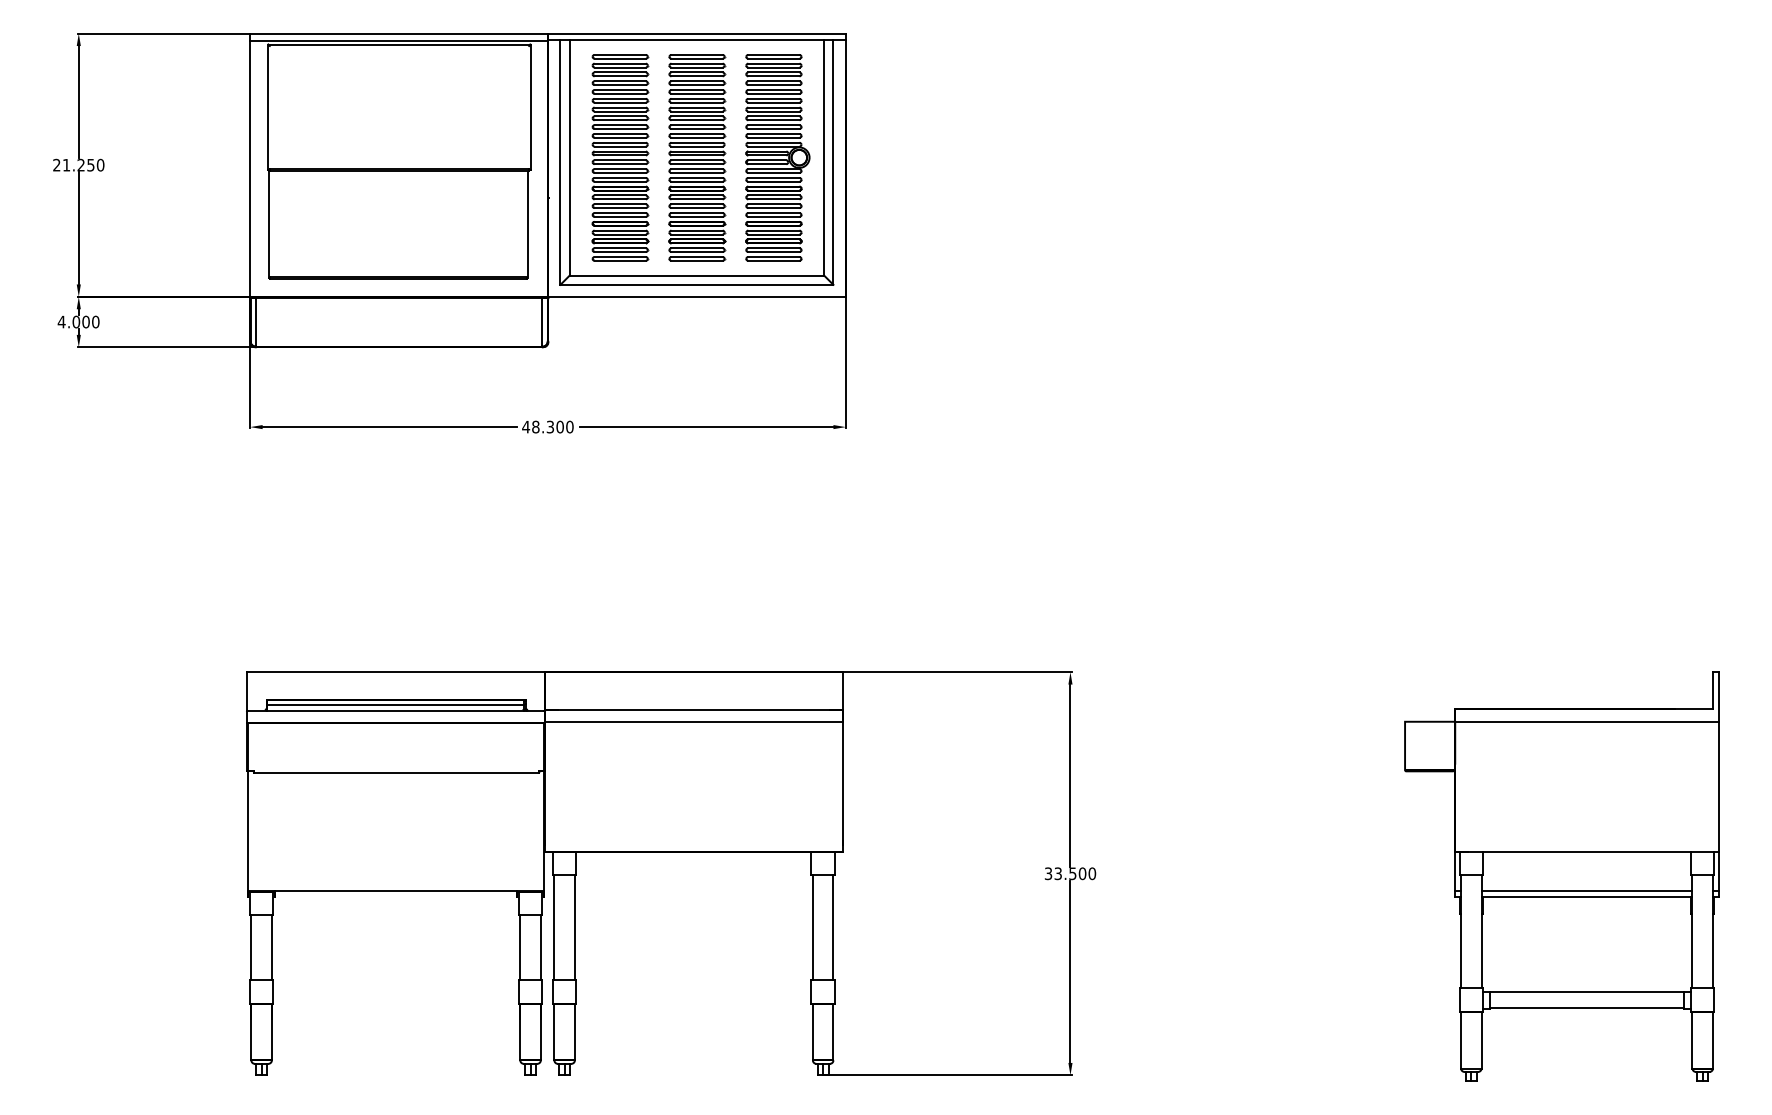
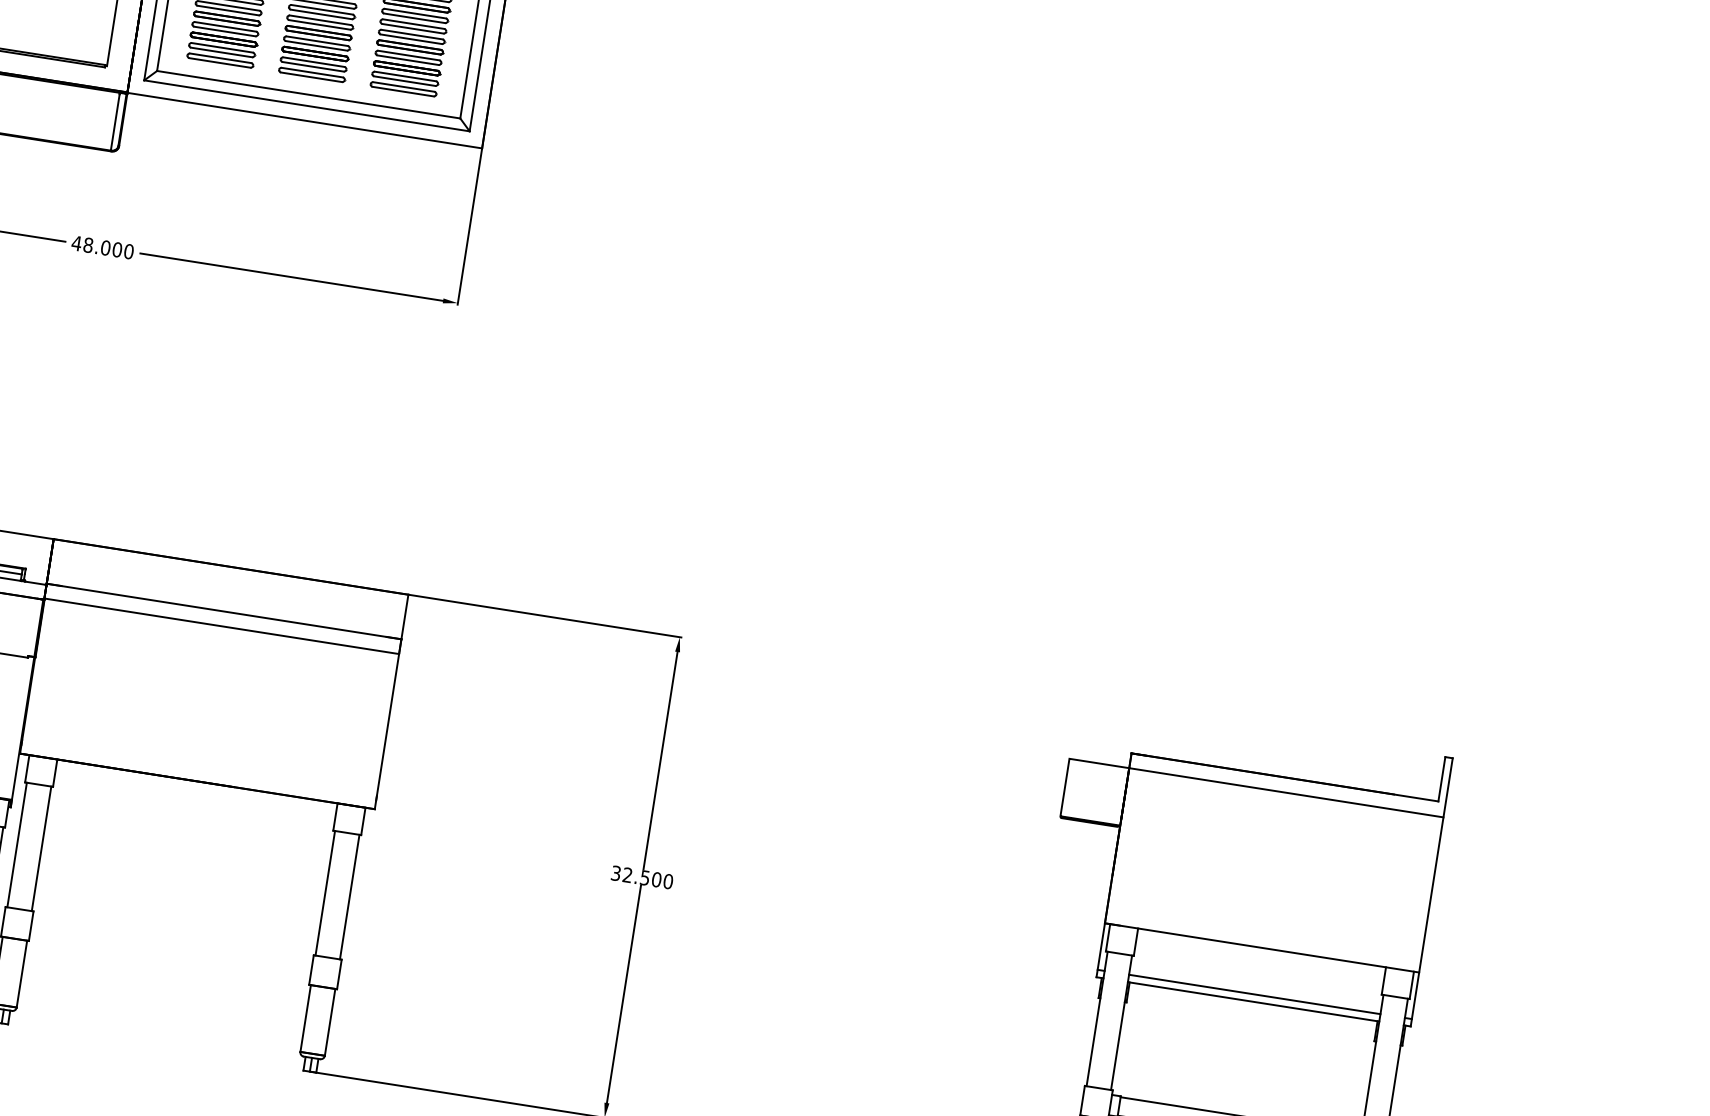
text: (550, 426) -> (105, 247), 48.300 -> 48.000
text: (1057, 873) -> (626, 874), 33.500 -> 32.500

